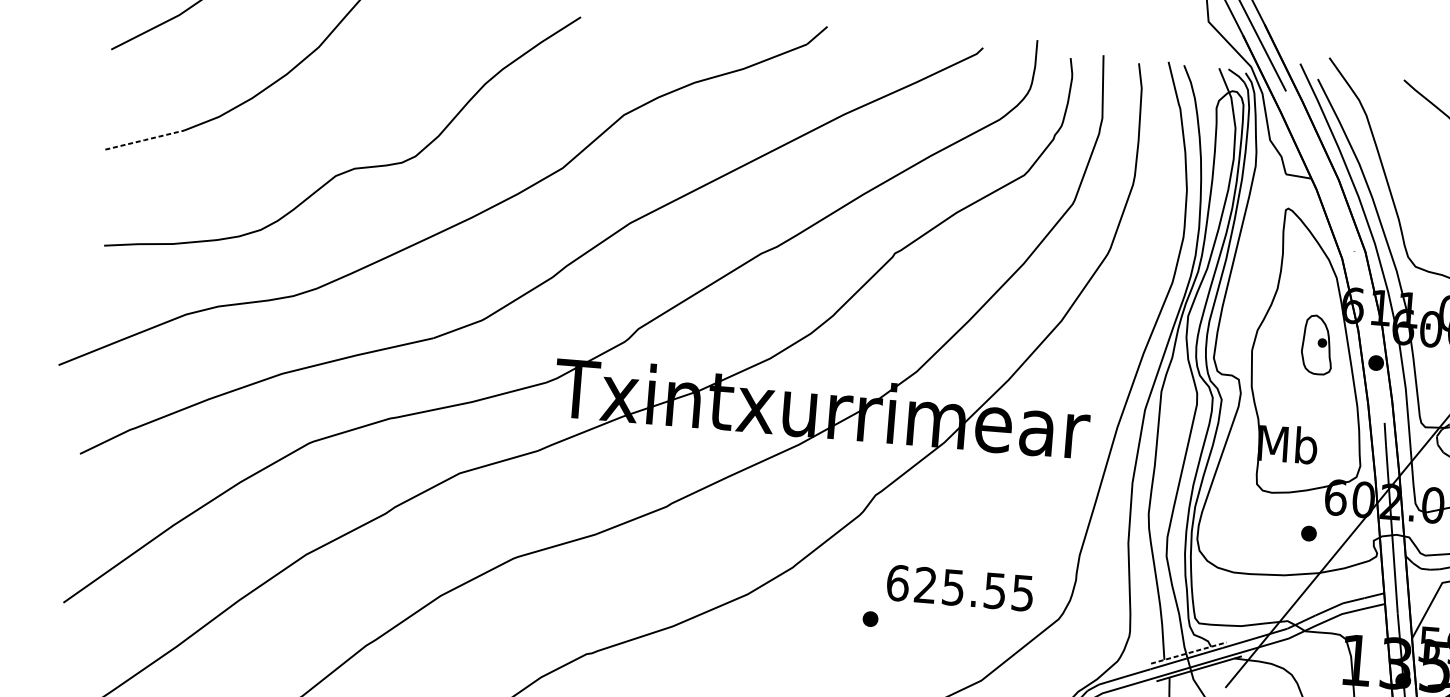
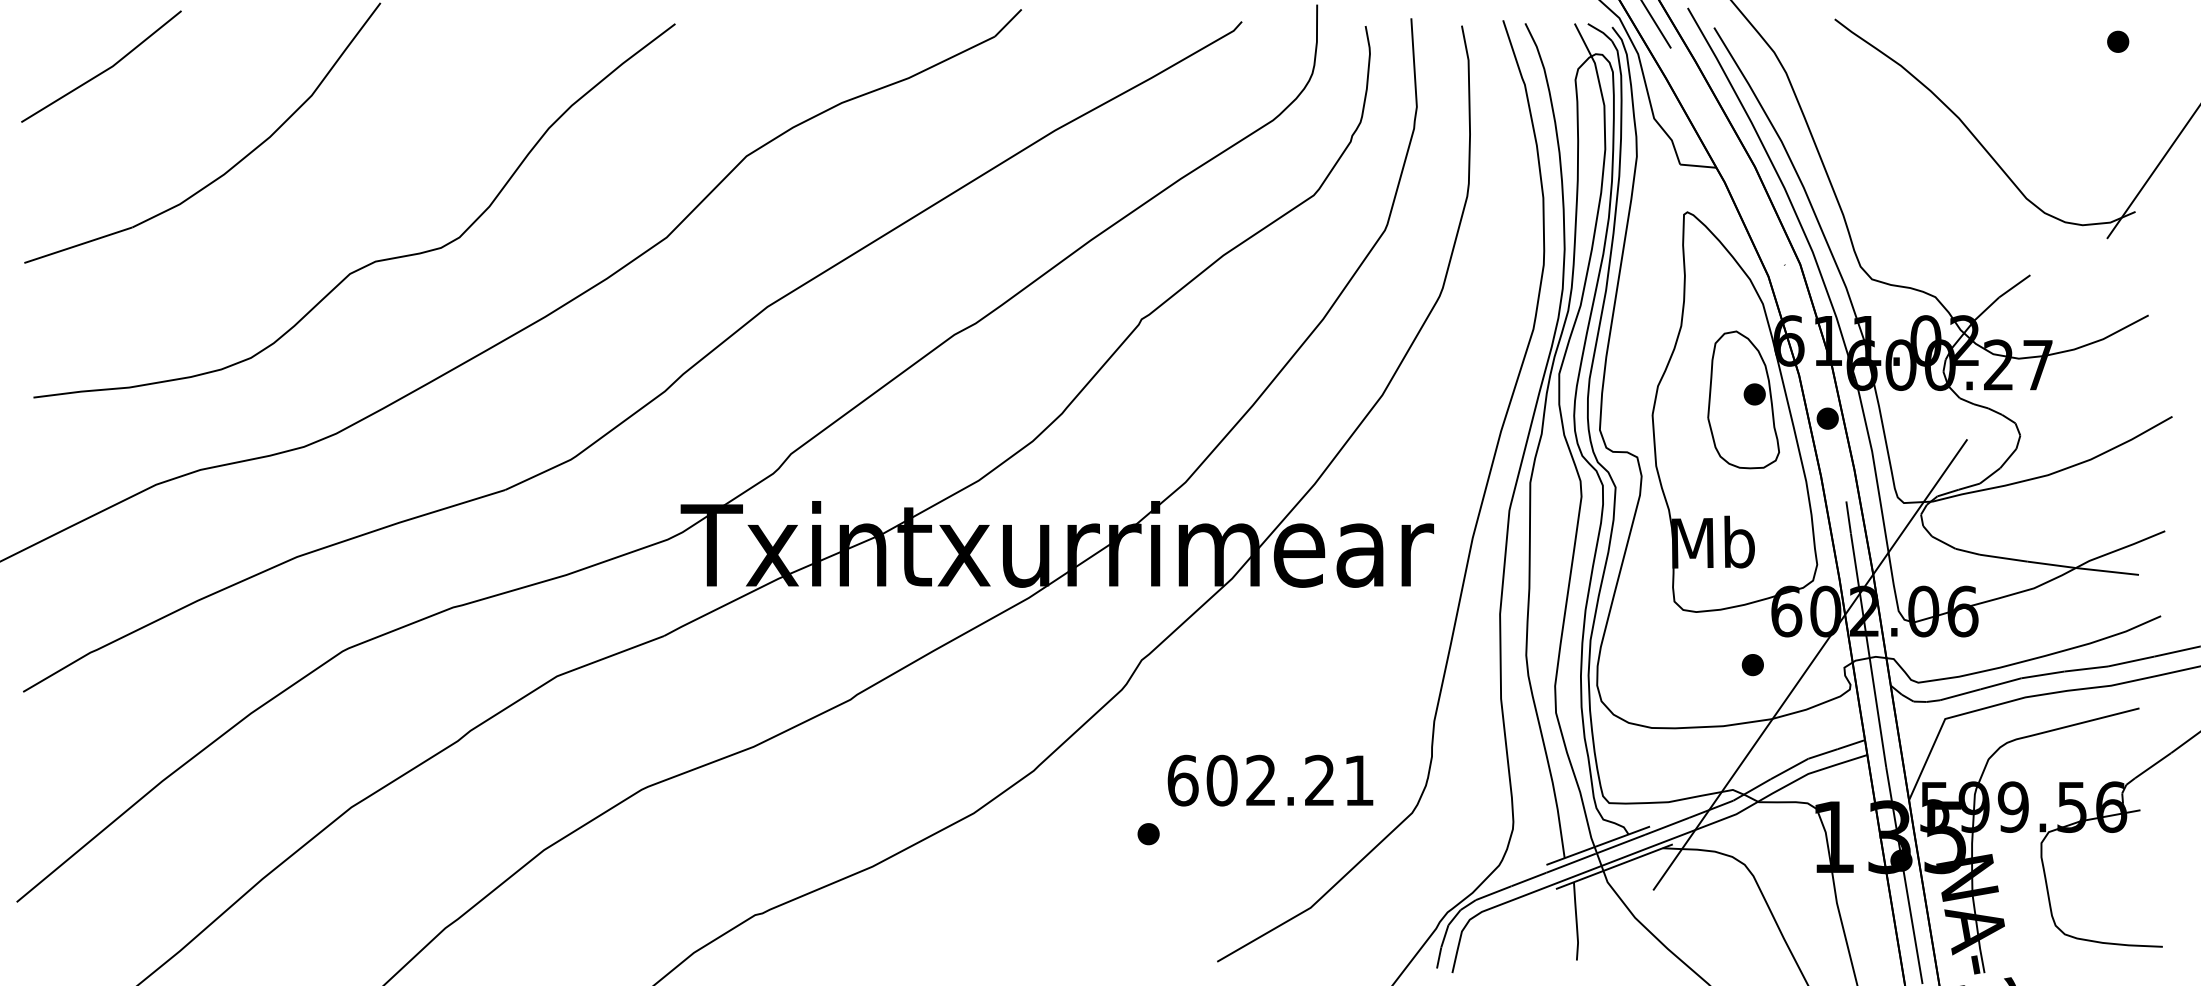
line: (144, 140) -> (78, 245), dashed -> solid
part: (1317, 344) -> (1743, 399), size x1.67
text: (973, 589) -> (1289, 780), 625.55 -> 602.21
line: (1189, 652) -> (1598, 845), dashed -> solid

